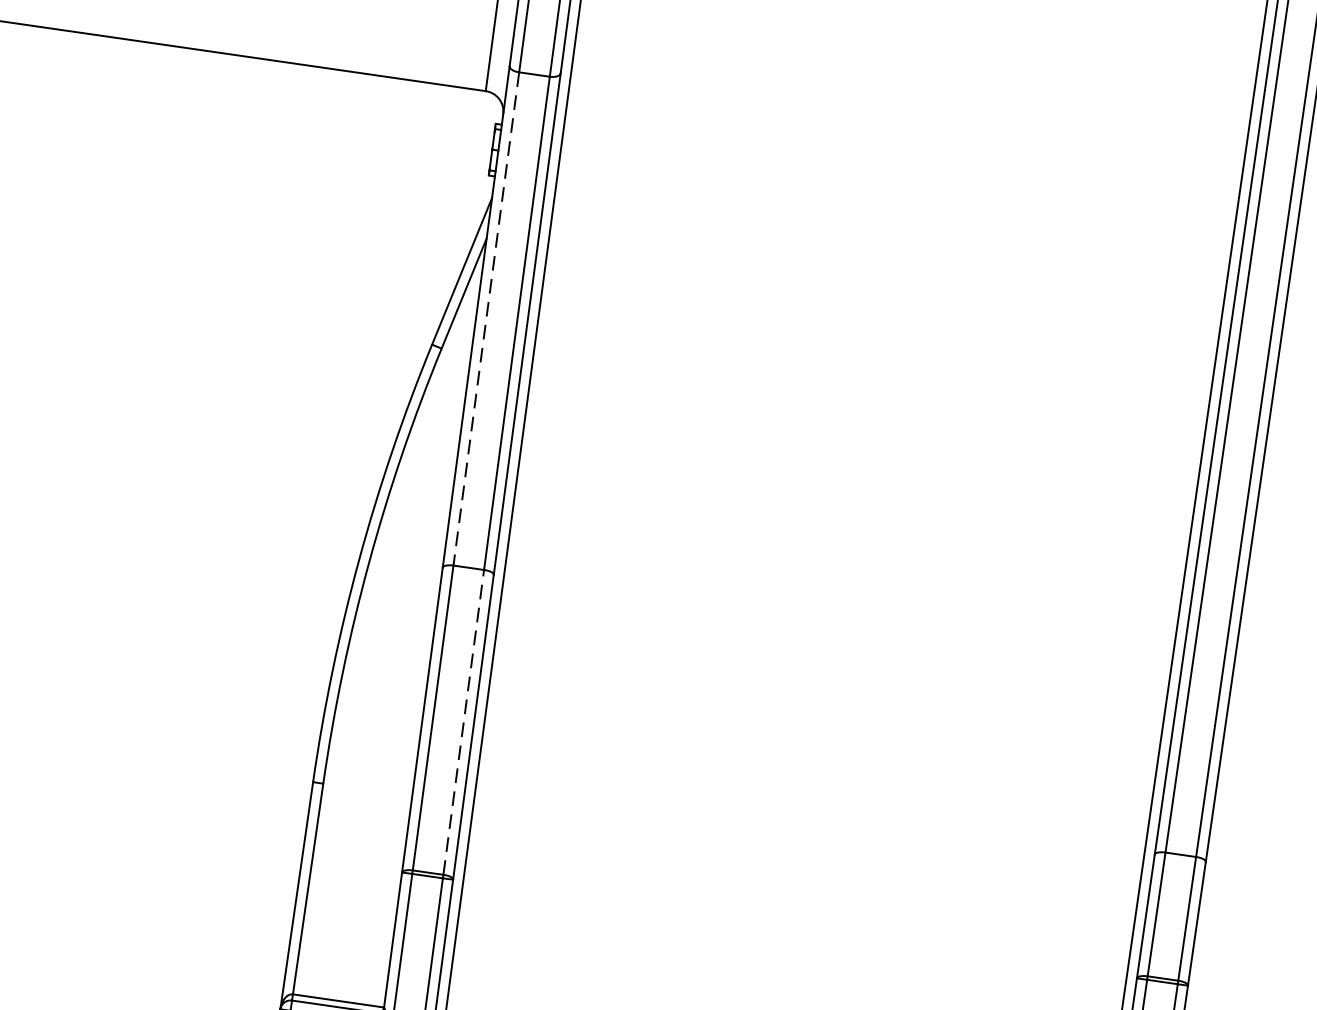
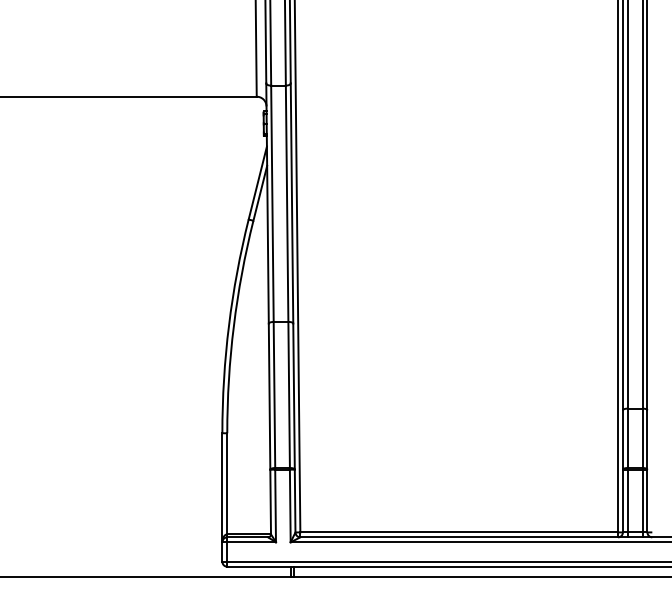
line: (486, 320) -> (272, 204), dashed -> solid
line: (464, 721) -> (289, 394), dashed -> solid

